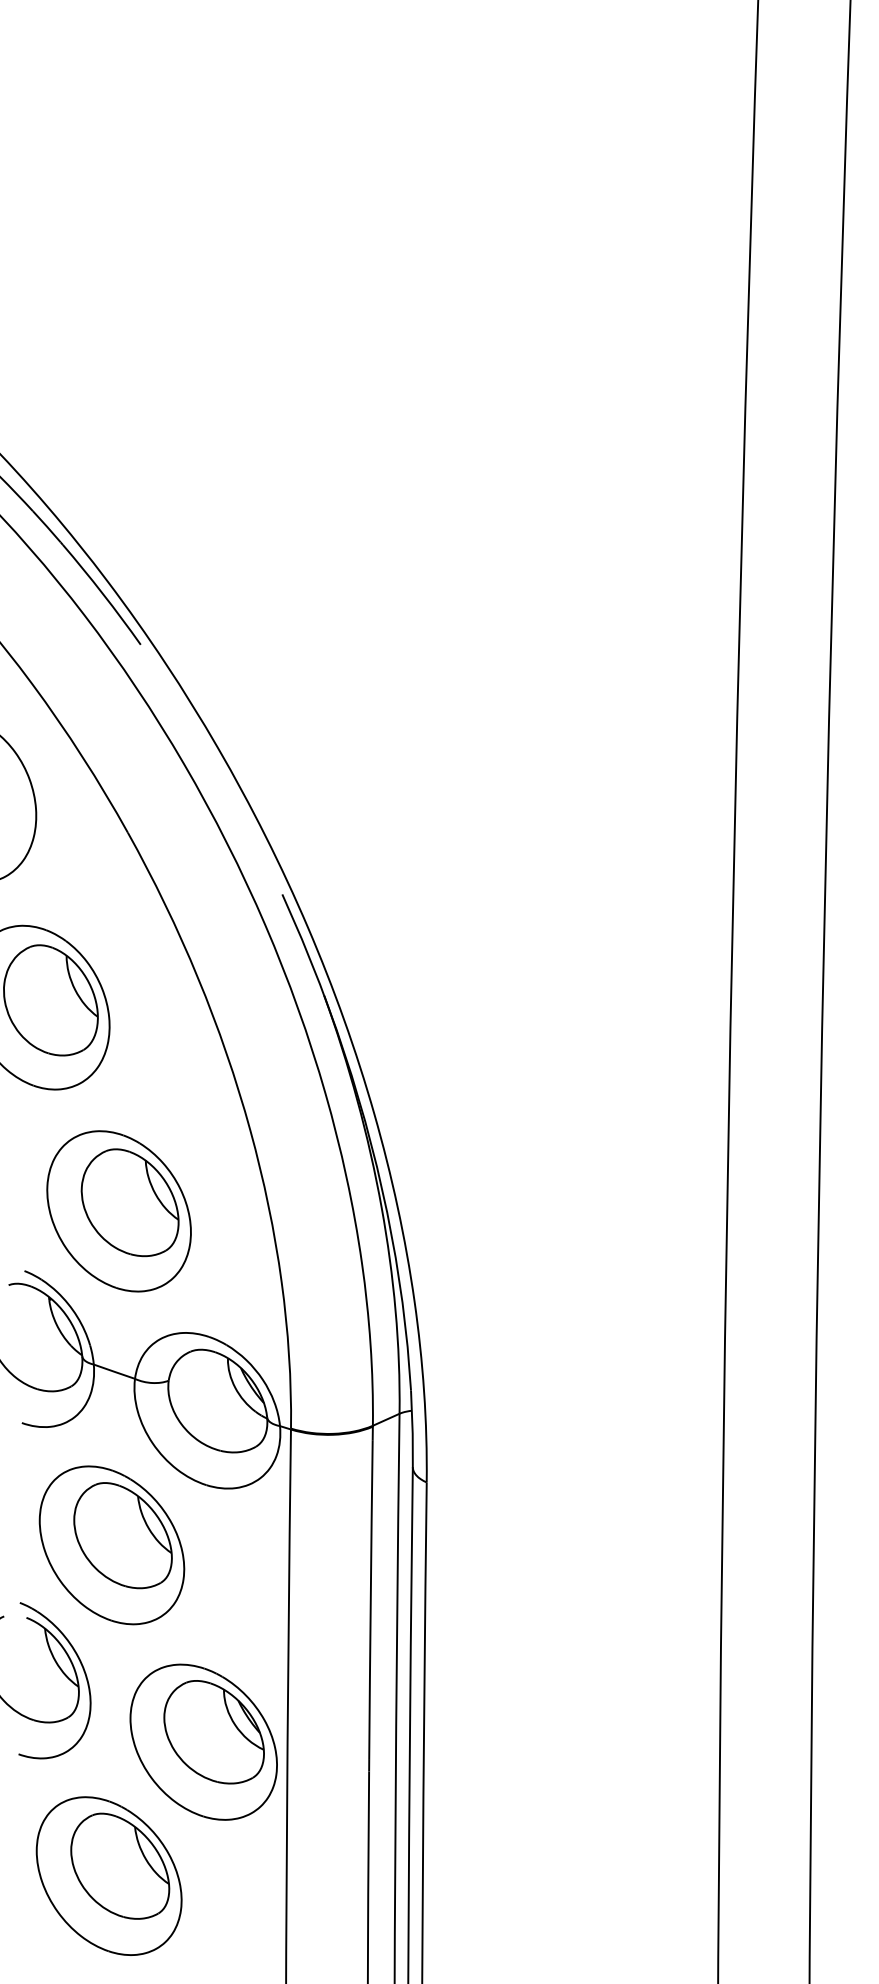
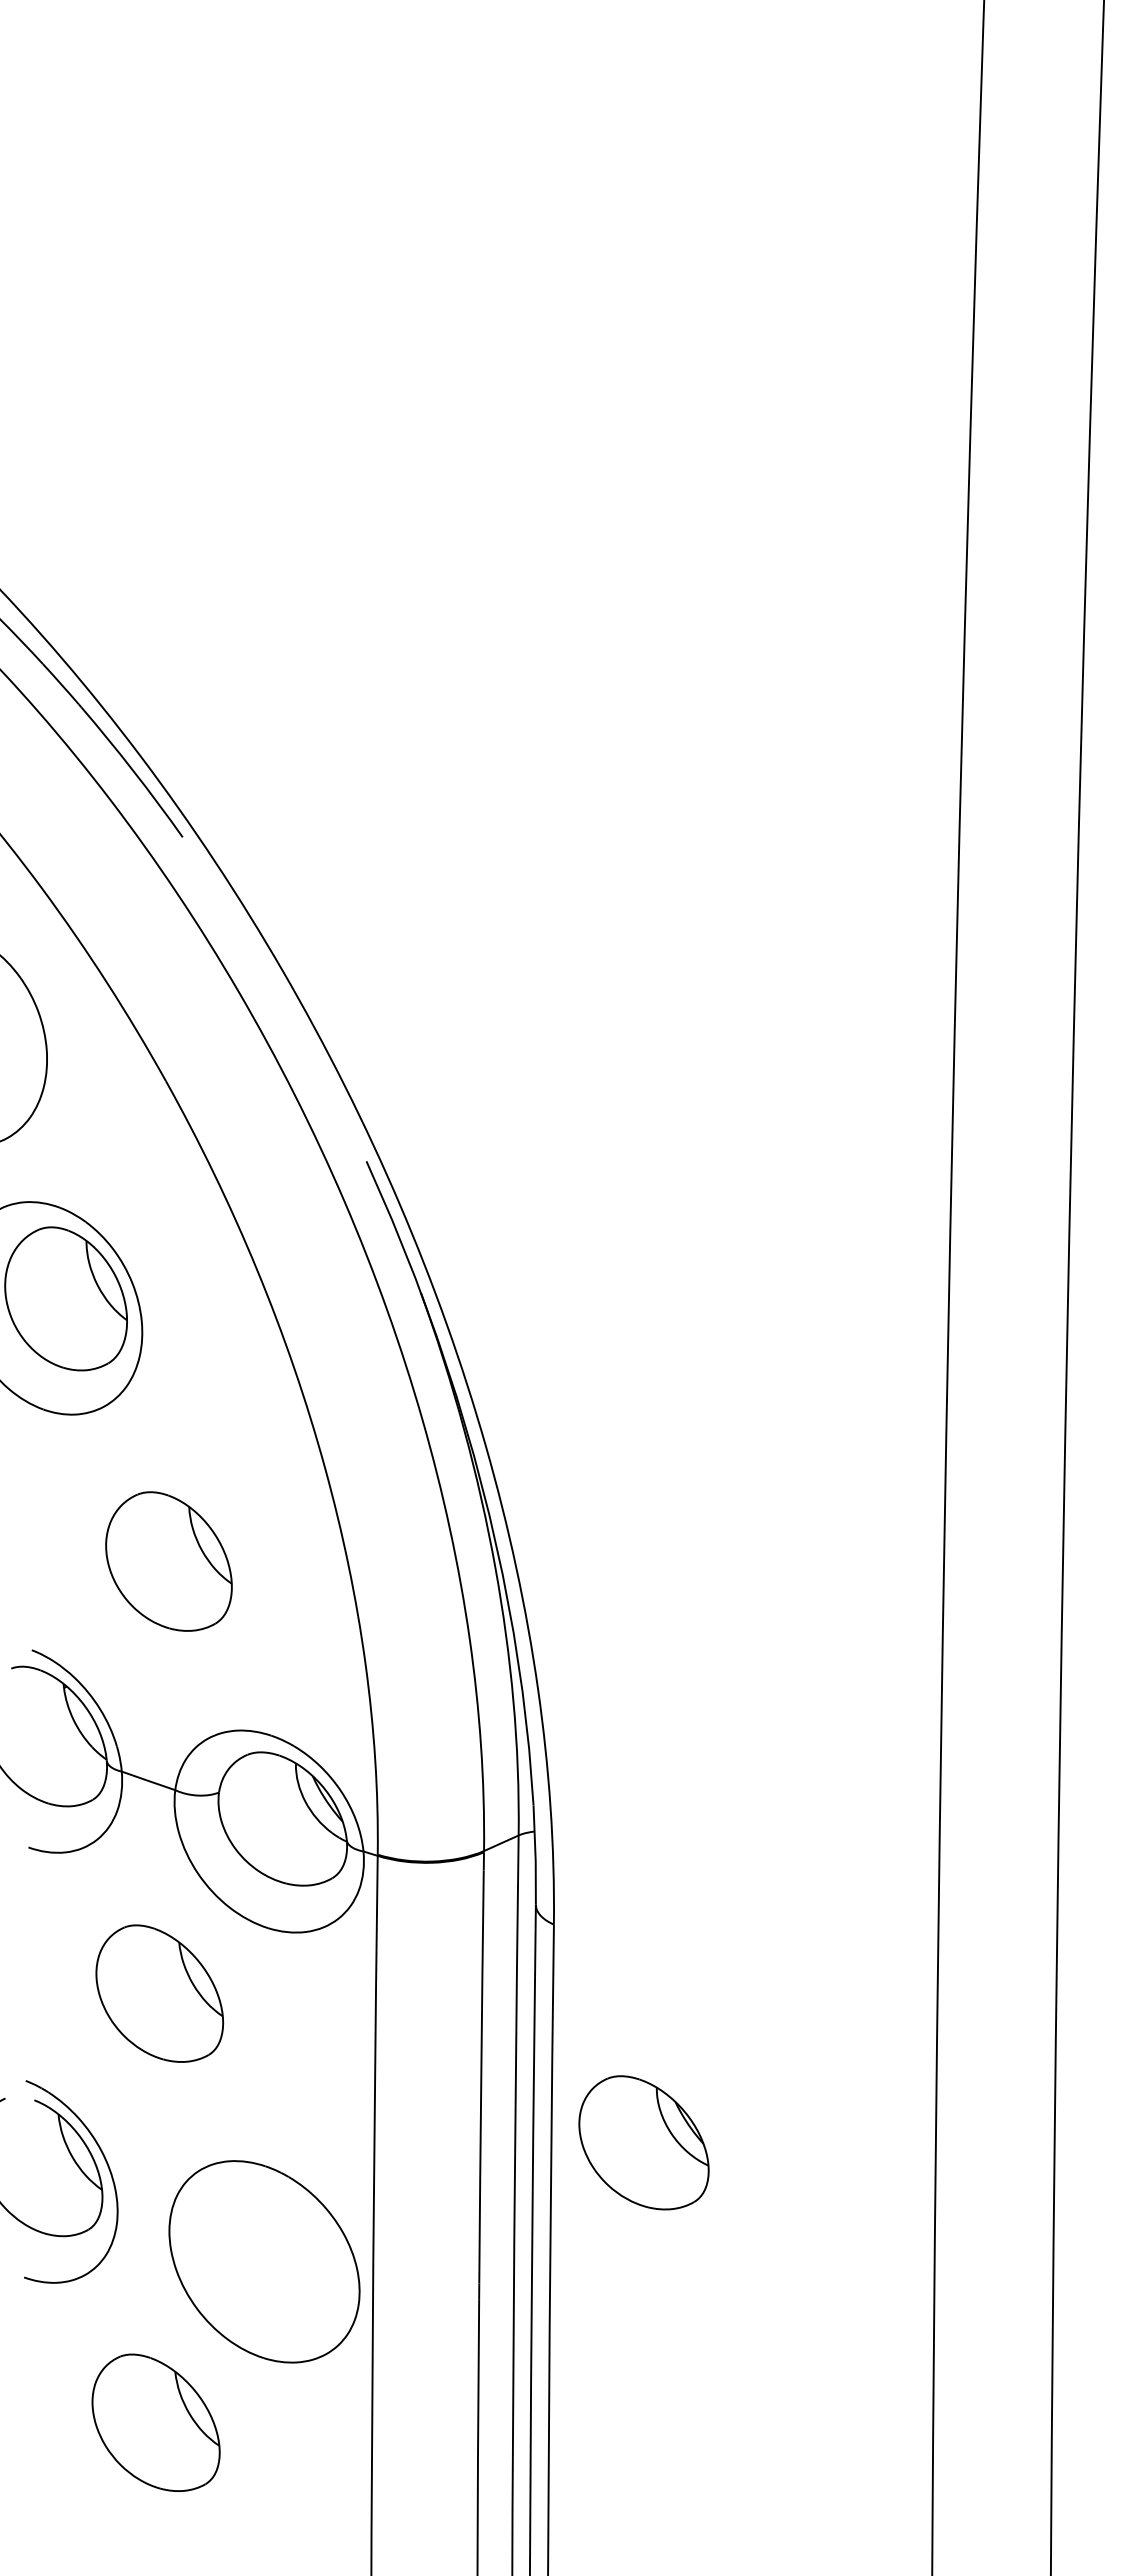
part: (119, 1211) -> (154, 1572), removed
part: (112, 1544) -> (145, 2005), removed
part: (213, 1731) -> (643, 2142), moved
part: (108, 1876) -> (141, 2435), removed

